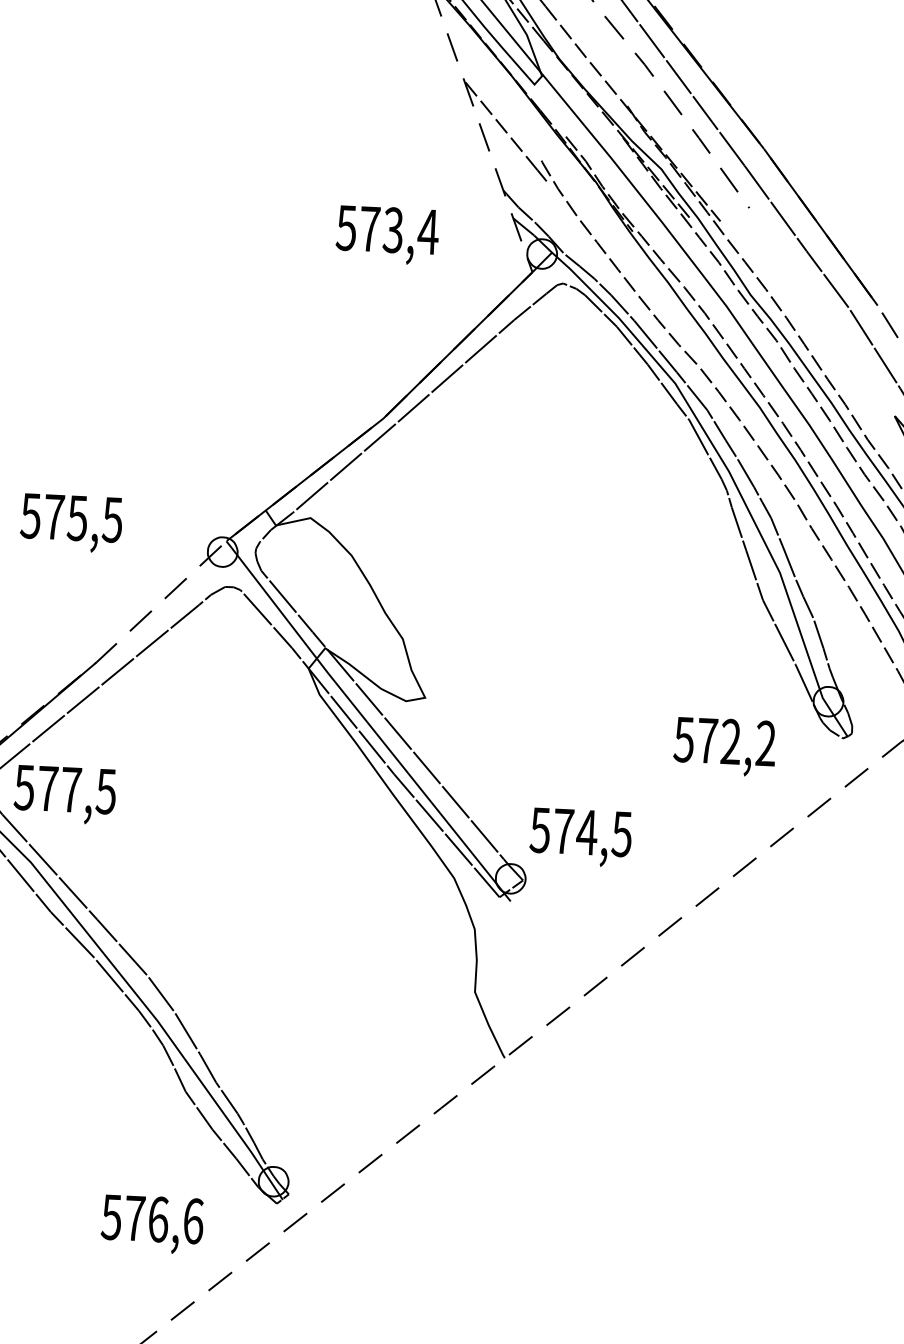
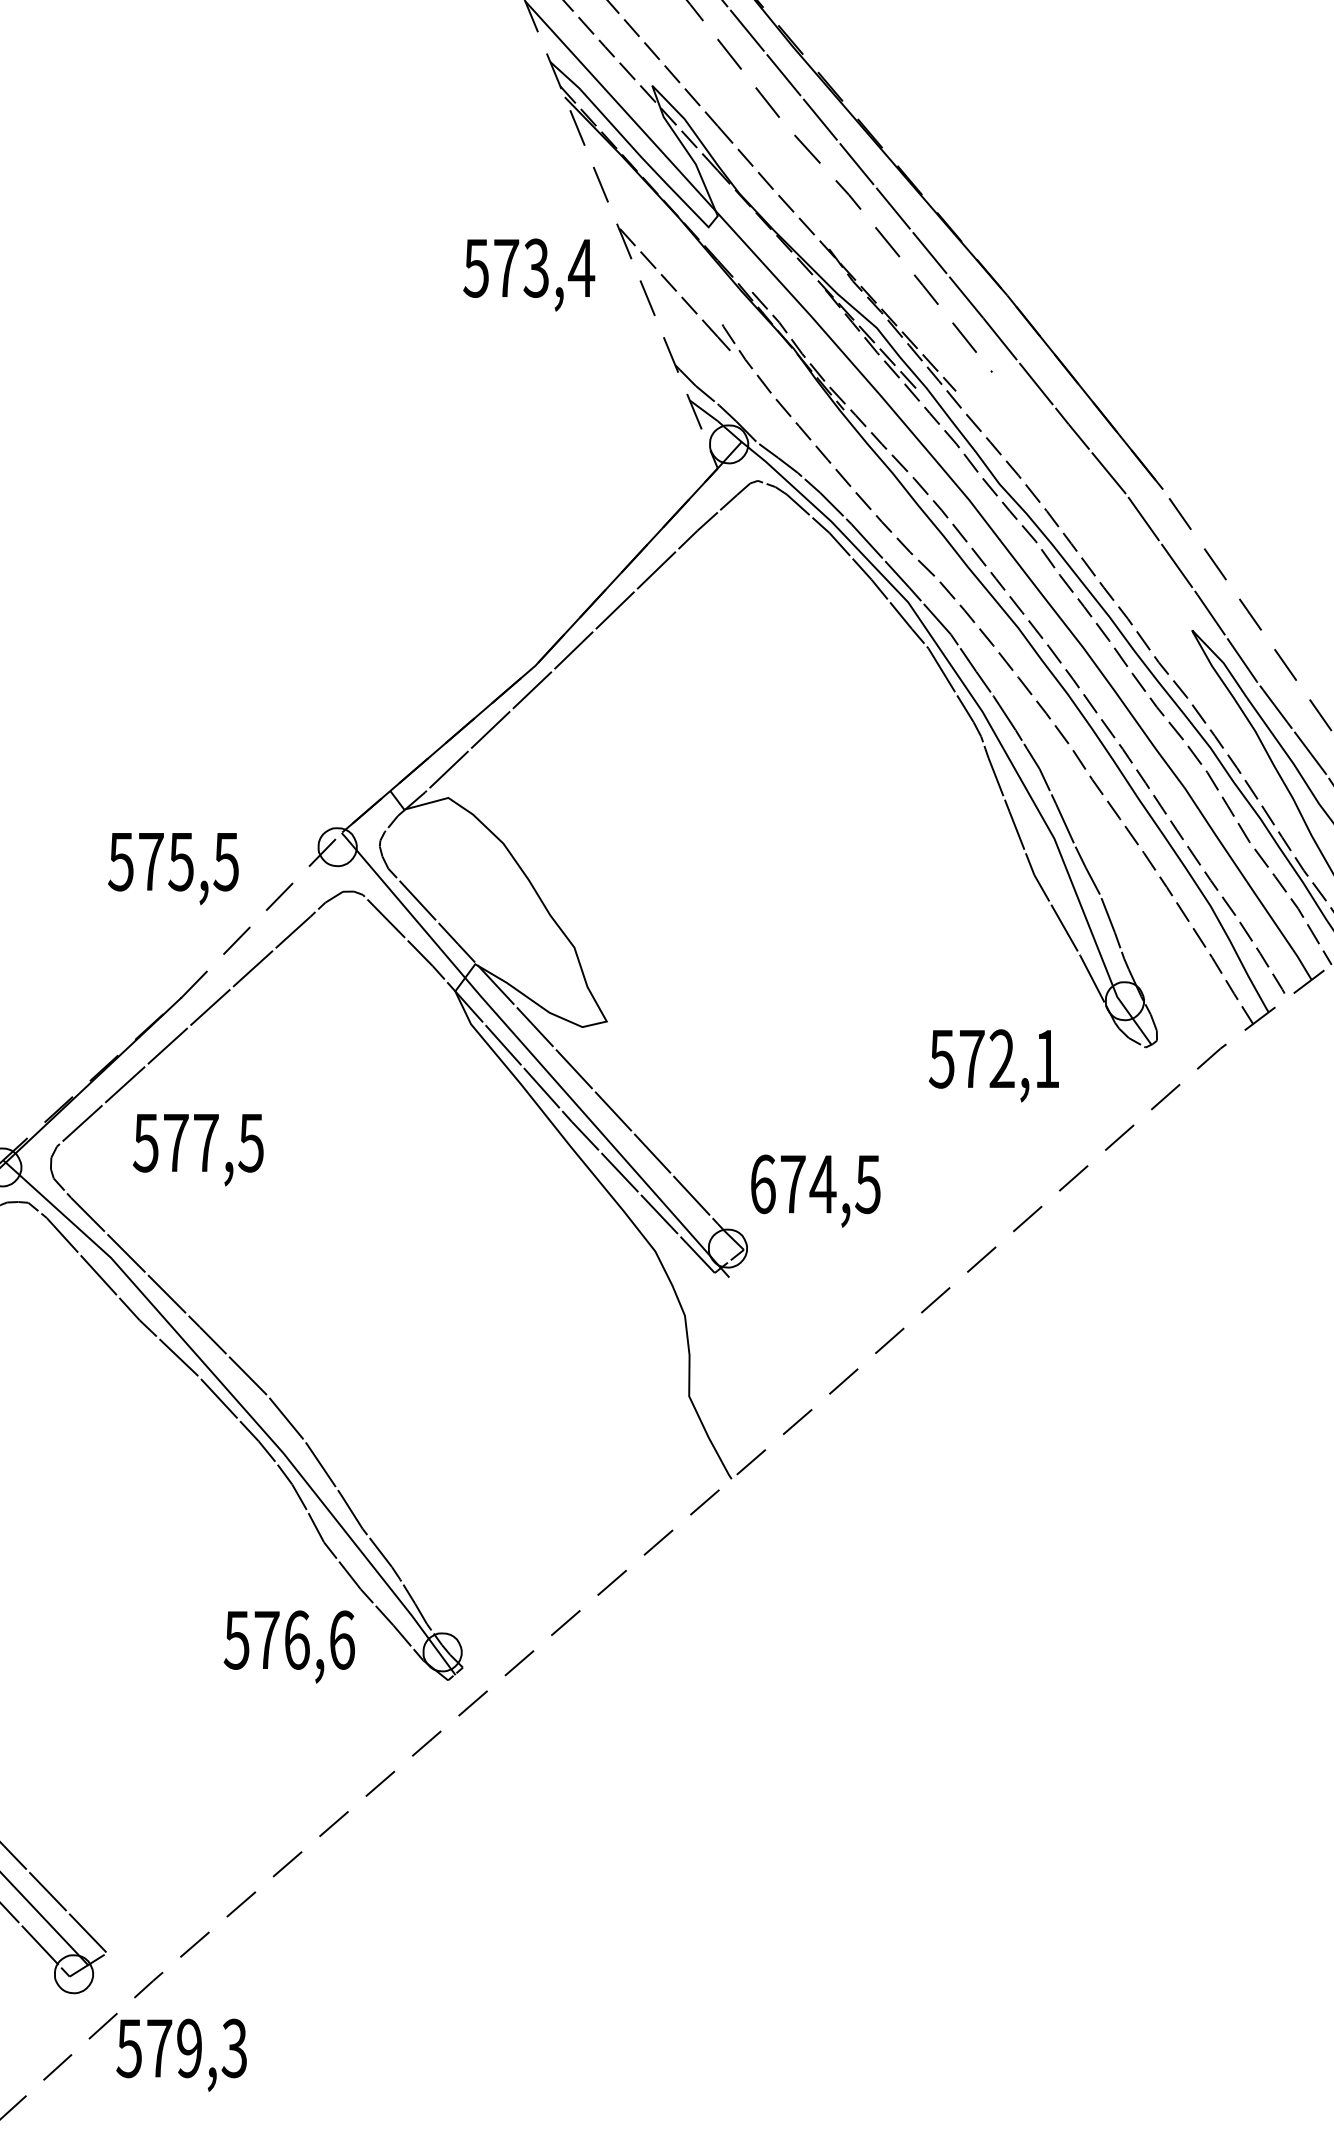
text: (387, 234) -> (529, 274), moved
text: (71, 523) -> (173, 869), moved
text: (765, 743) -> (1046, 1058), 572,2 -> 572,1
text: (65, 795) -> (198, 1150), moved
text: (540, 830) -> (762, 1184), 574,5 -> 674,5
text: (151, 1224) -> (288, 1646), moved

